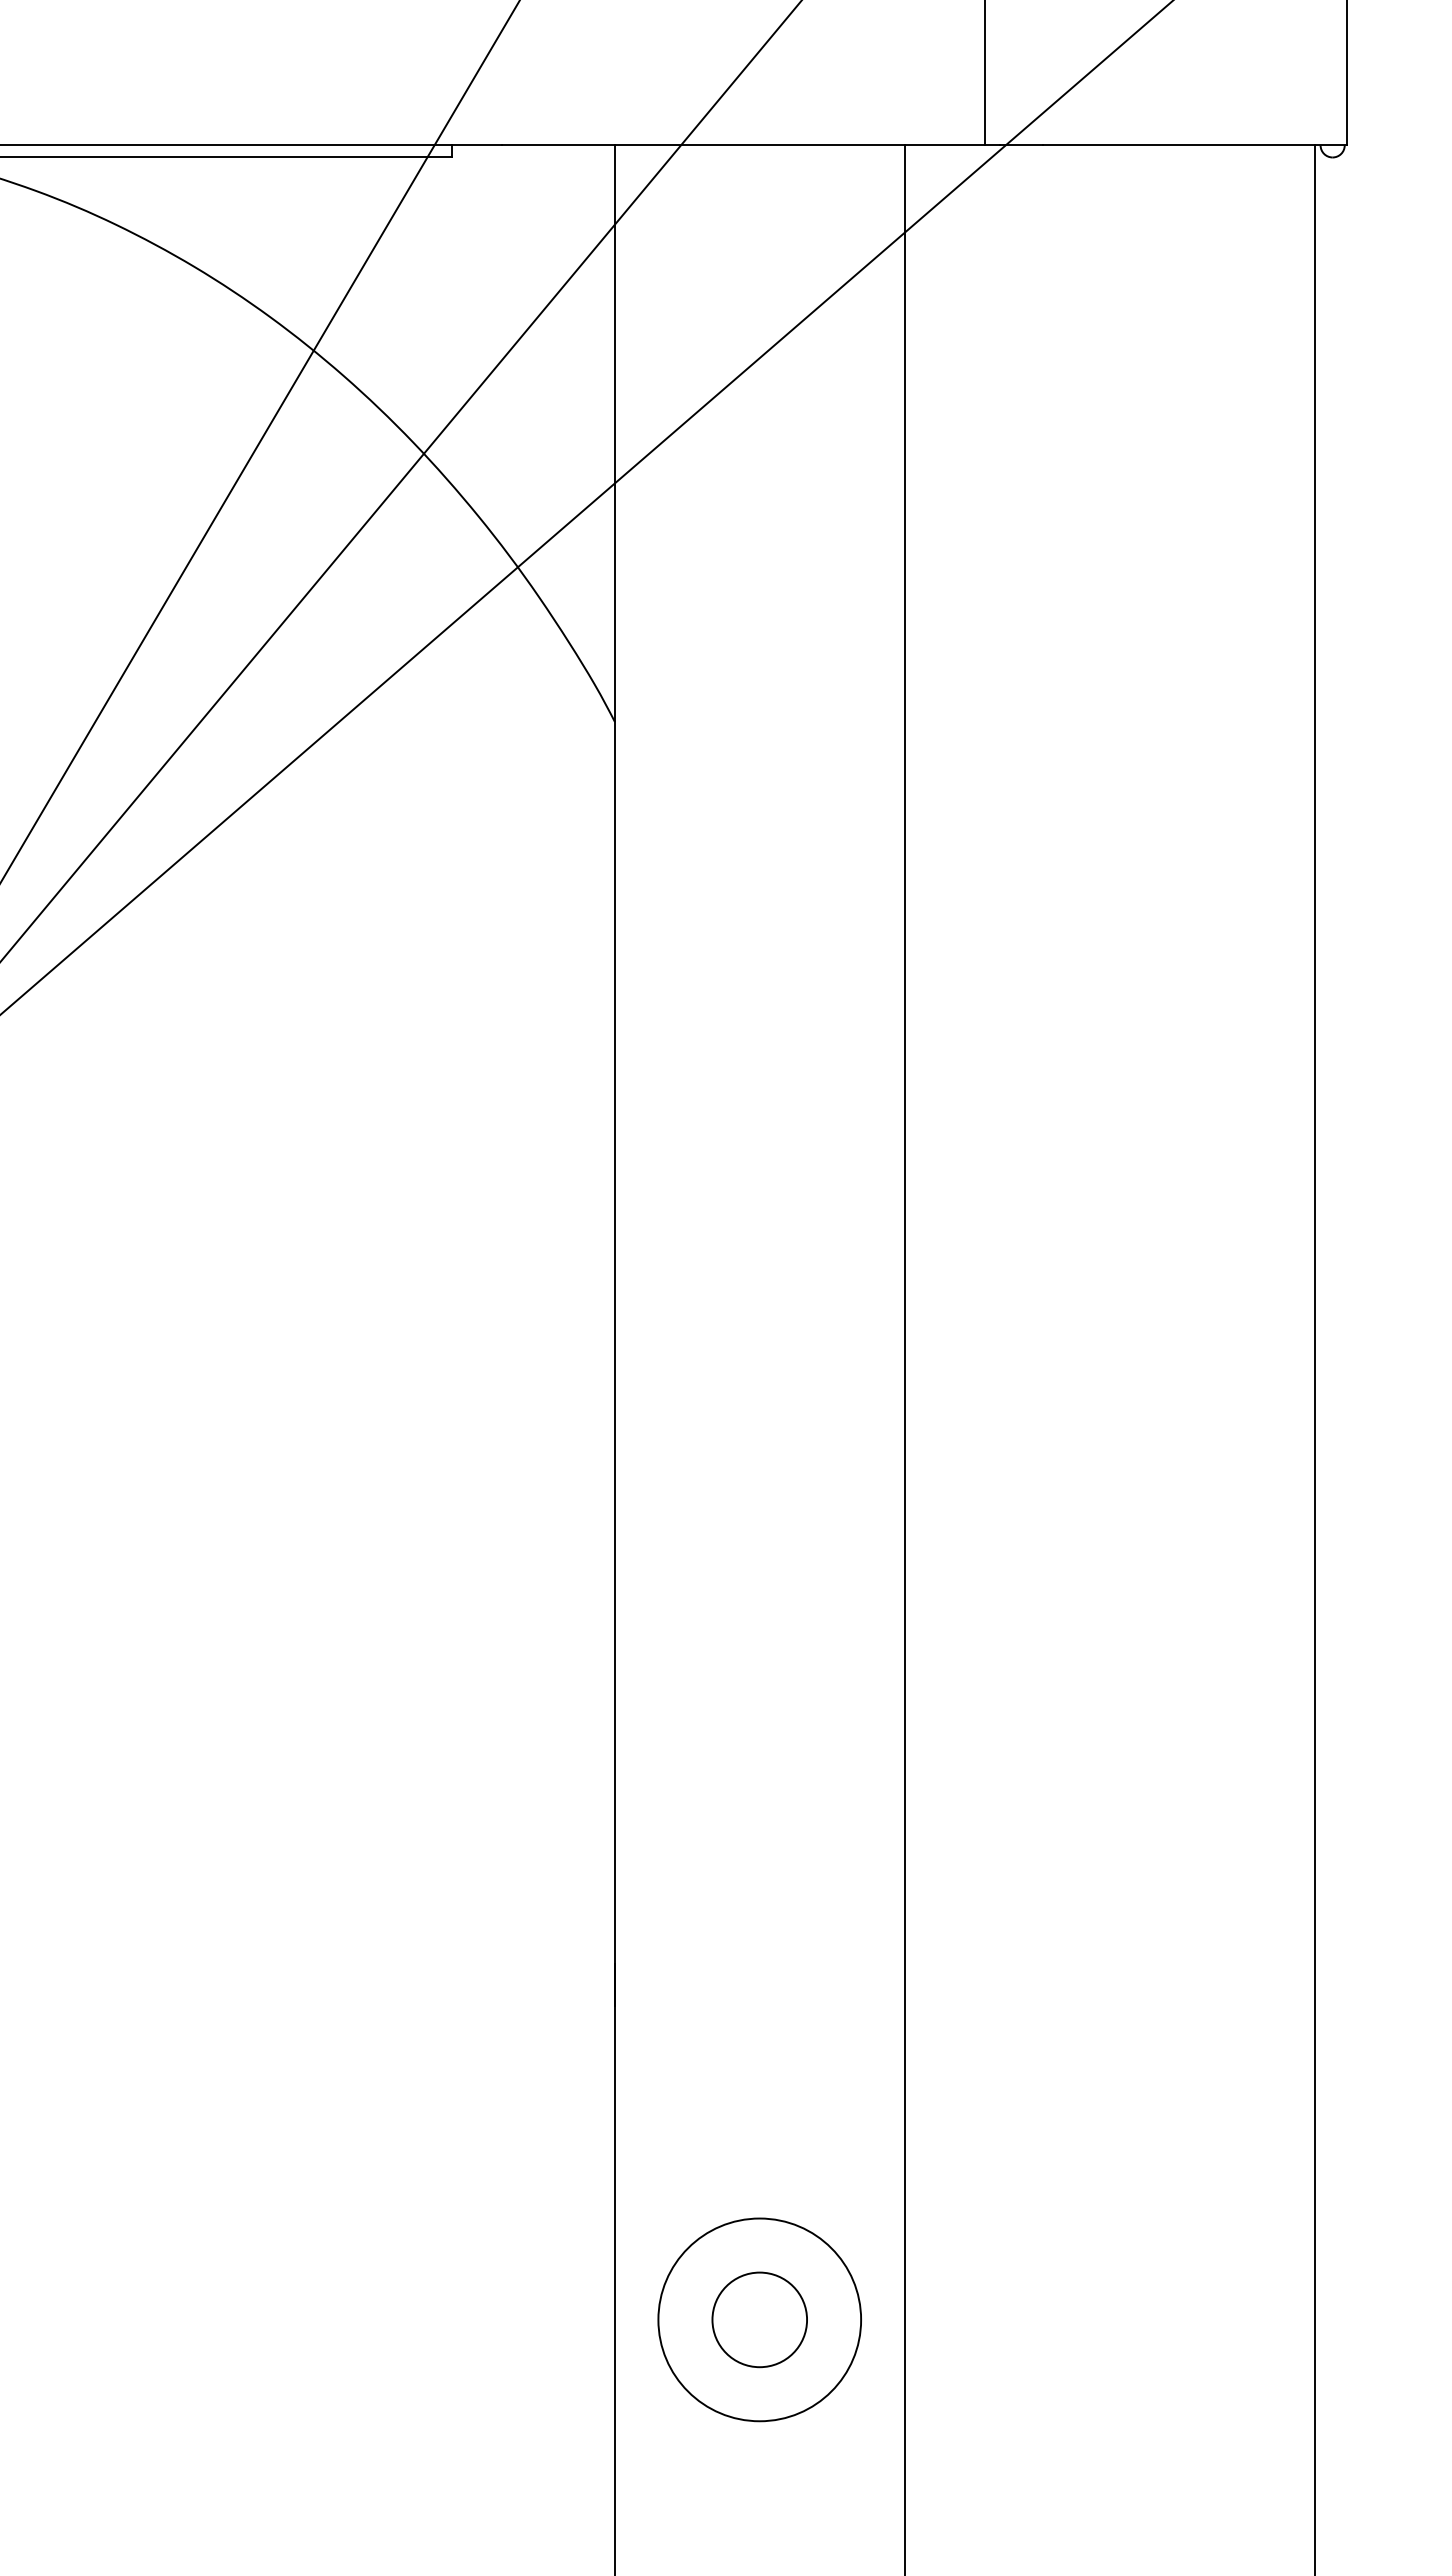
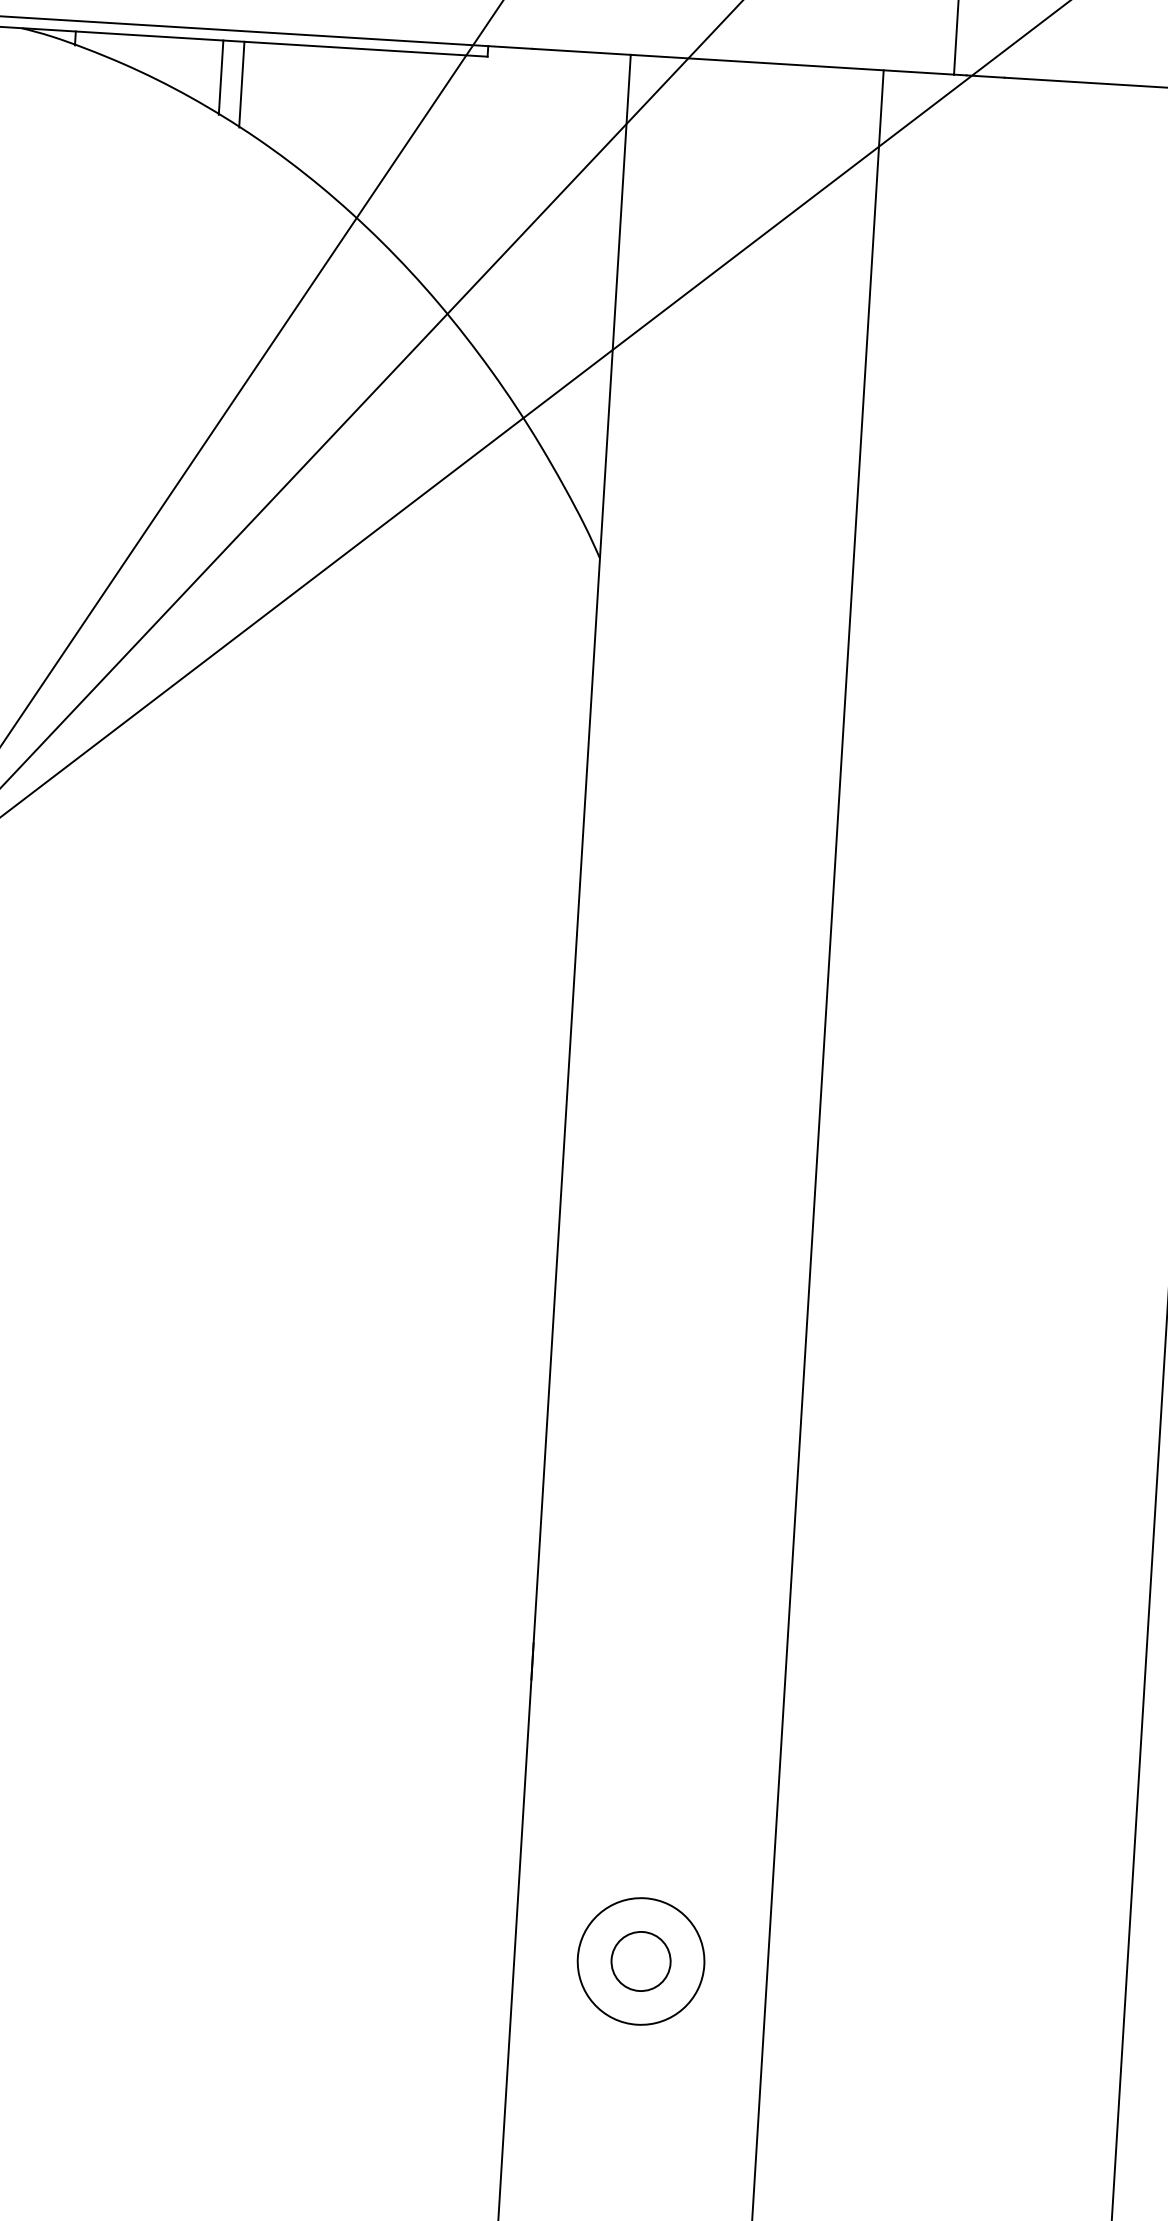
line: (149, 199) -> (221, 77), added
line: (173, 206) -> (241, 84), added
circle: (759, 2319) -> (640, 1961), size x0.71
circle: (759, 2319) -> (640, 1961), size x0.71

